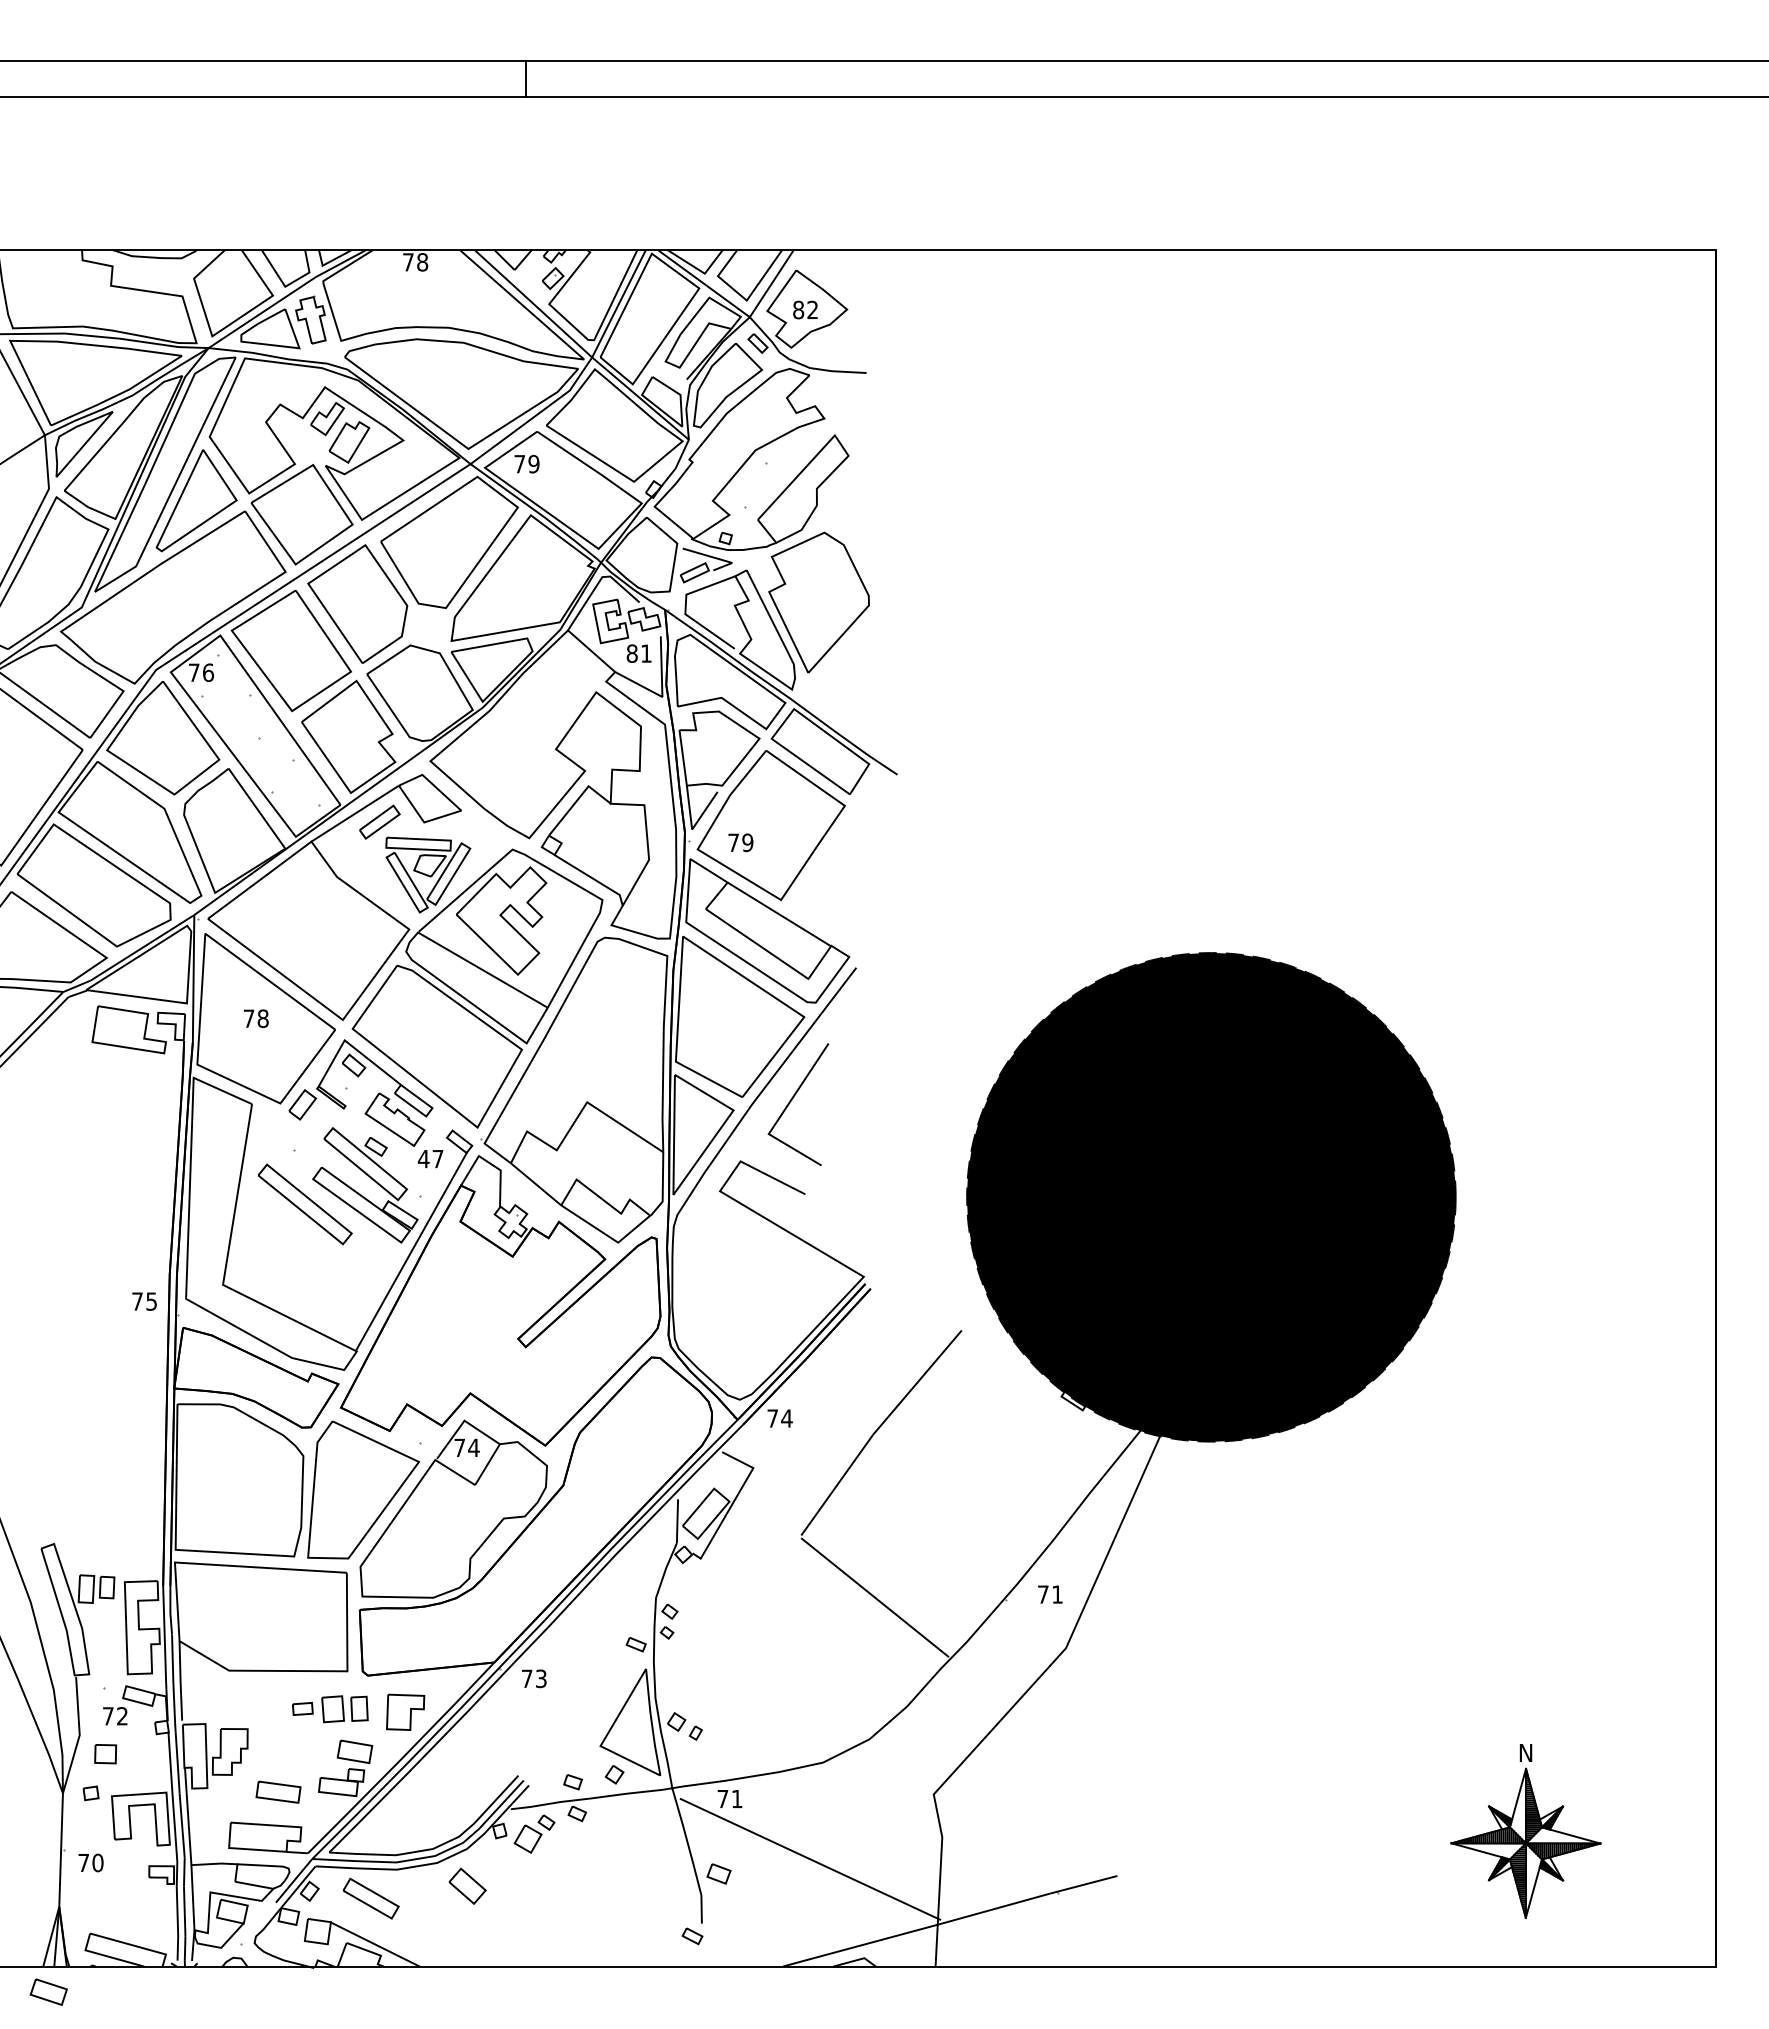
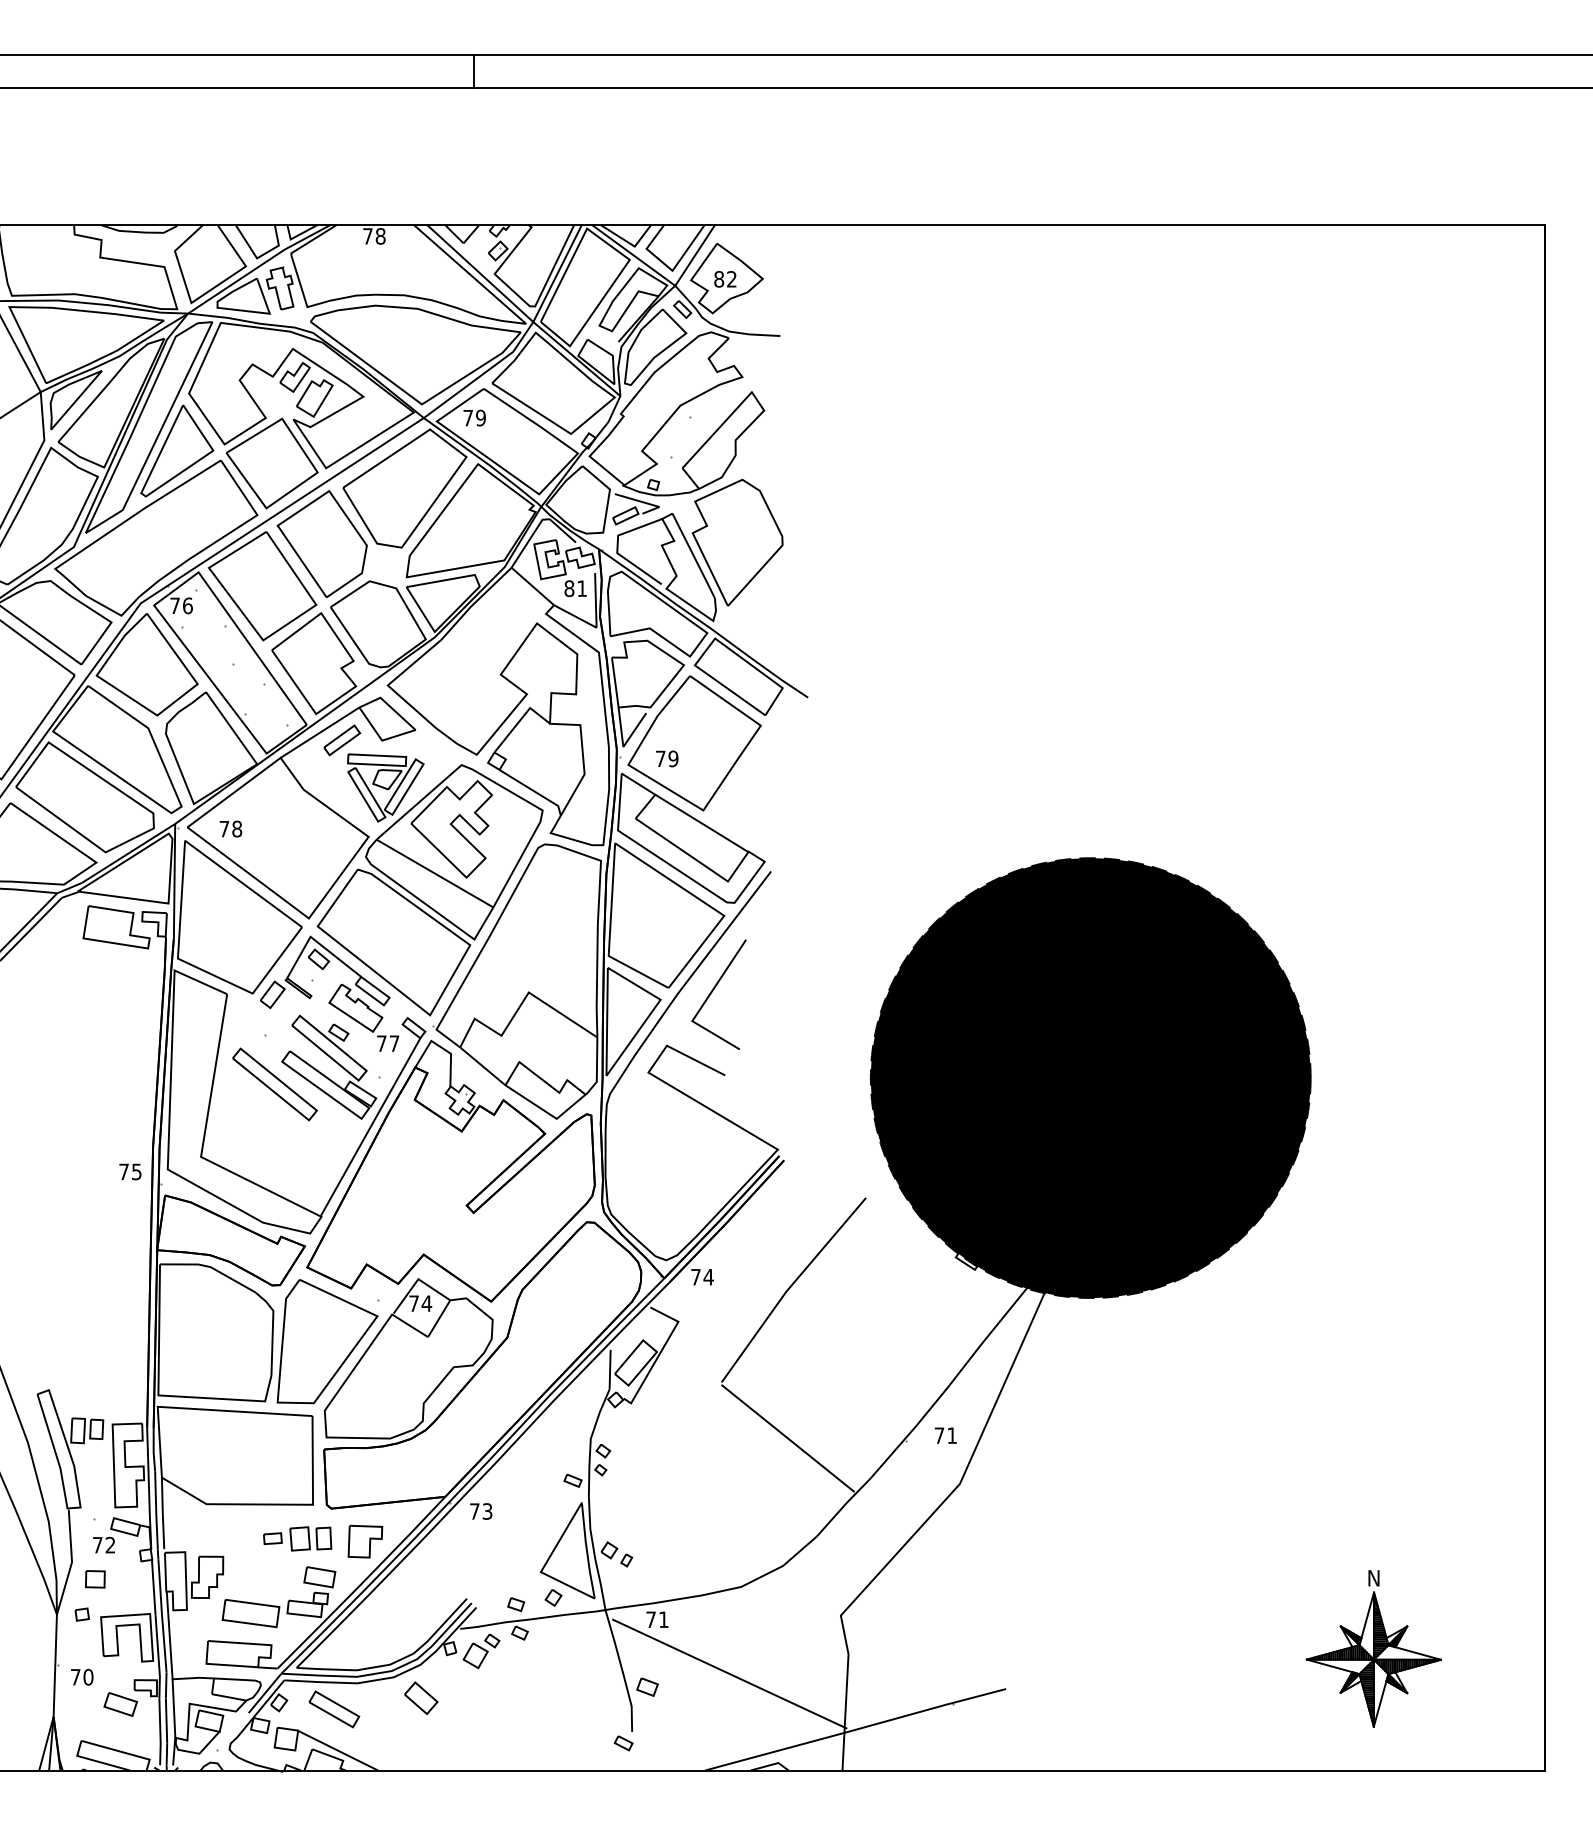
text: (255, 1018) -> (230, 828), moved
text: (423, 1159) -> (381, 1044), 47 -> 77
part: (278, 1792) -> (250, 1613), size x1.43
part: (48, 1991) -> (120, 1703), moved

